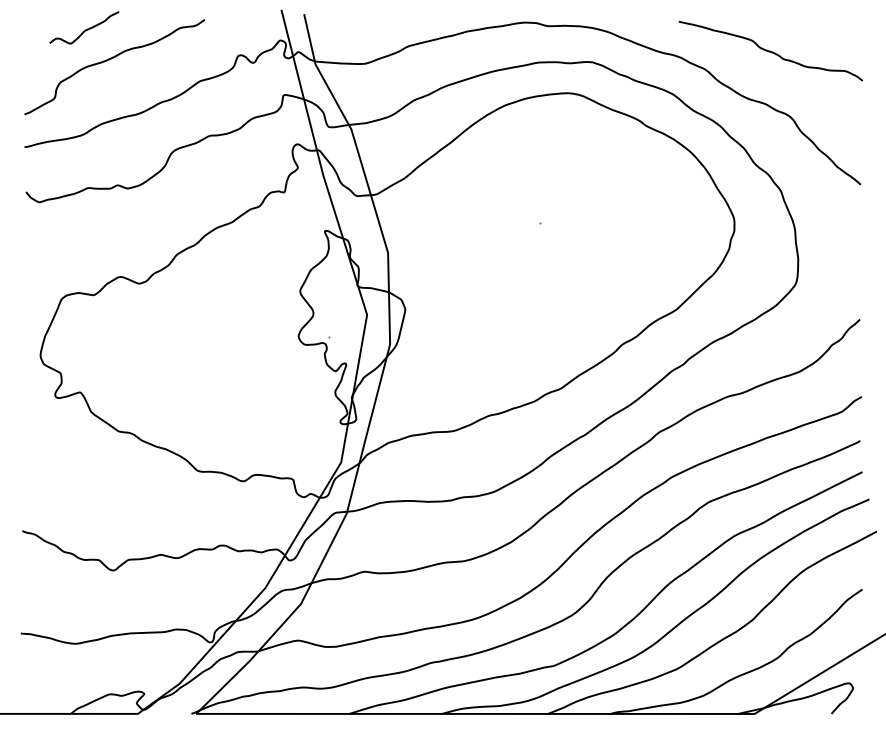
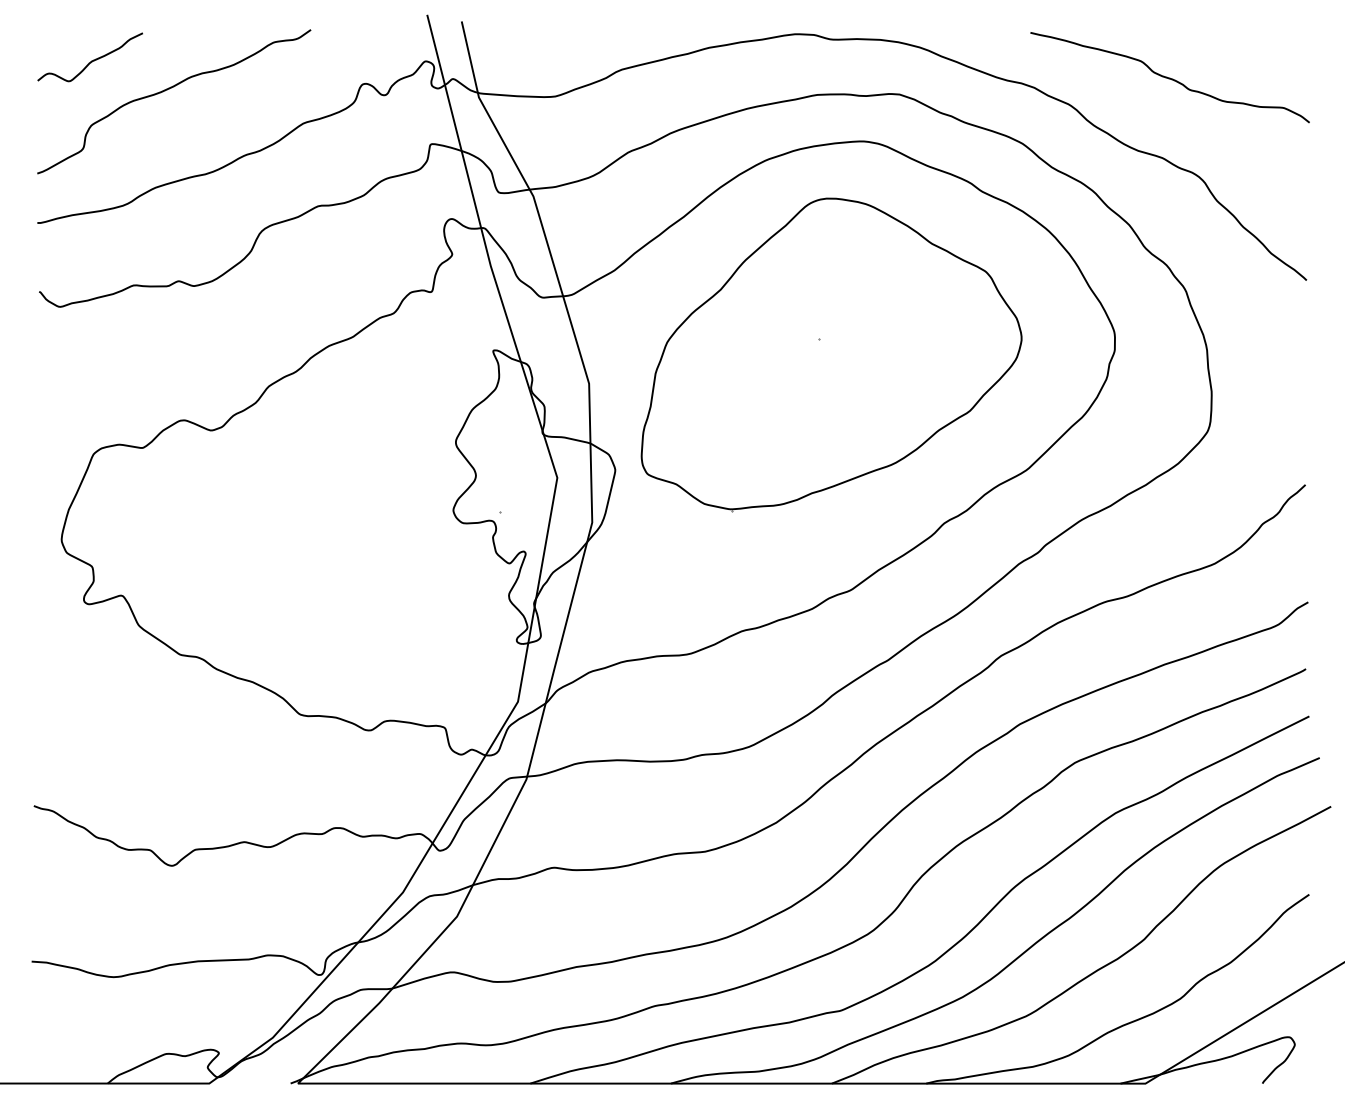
curve: (85, 29) -> (91, 59), moved
part: (547, 233) -> (831, 354), added

